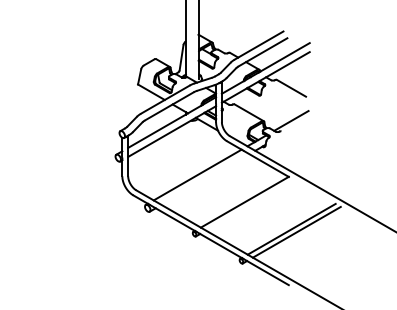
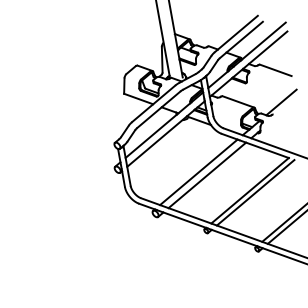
line: (205, 179) -> (207, 175), added
line: (249, 204) -> (255, 192), added

